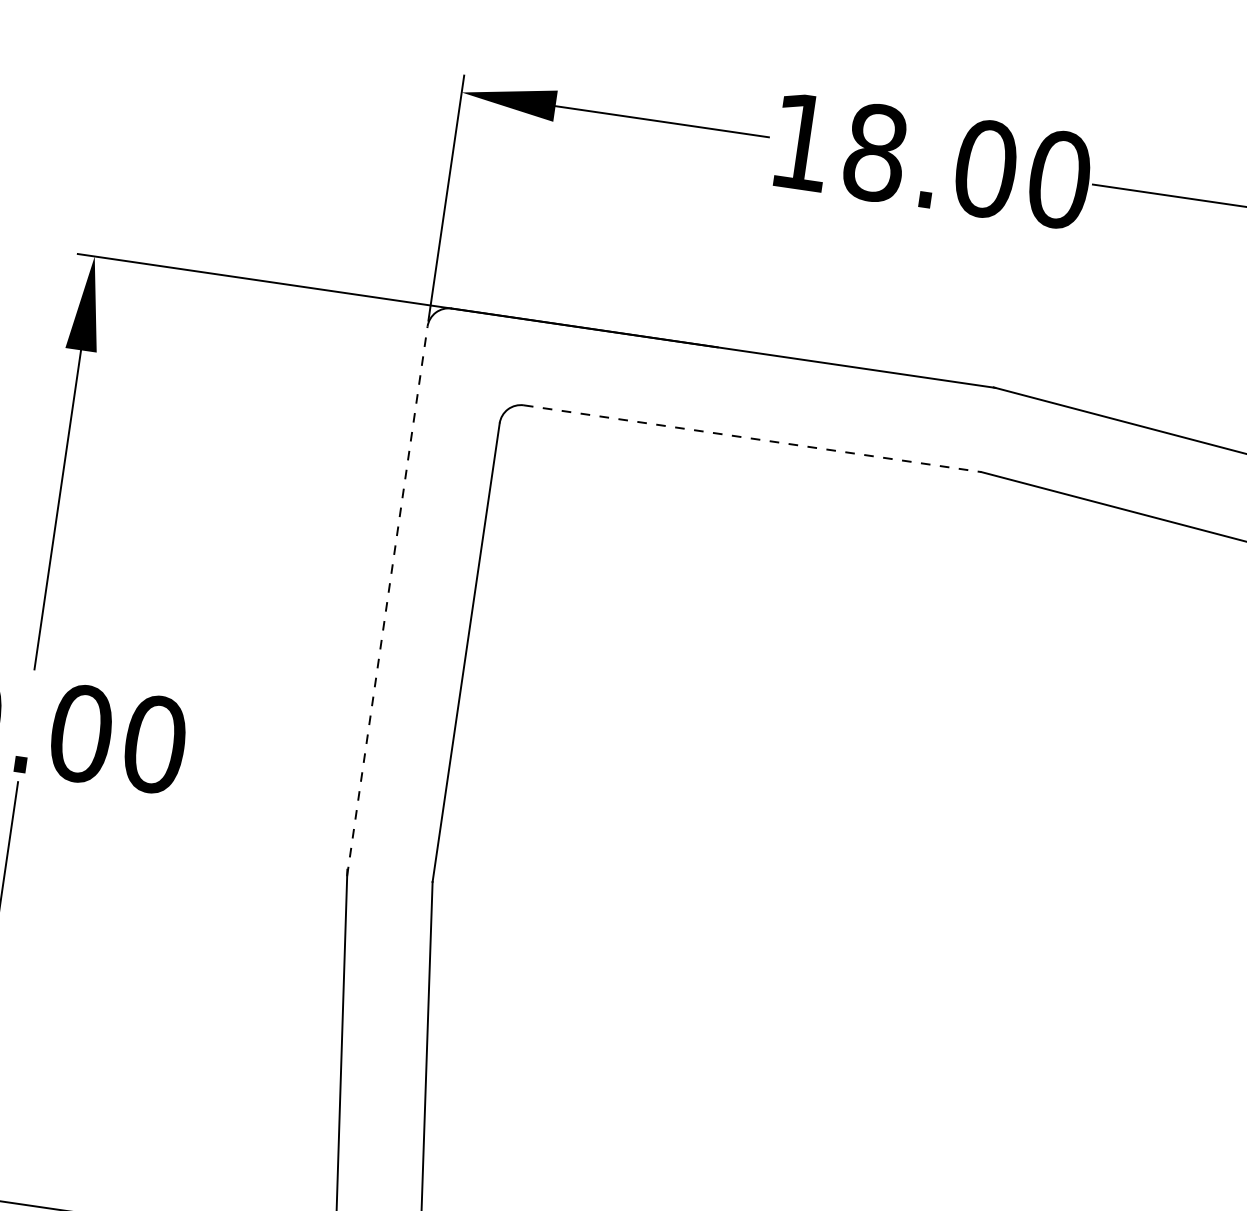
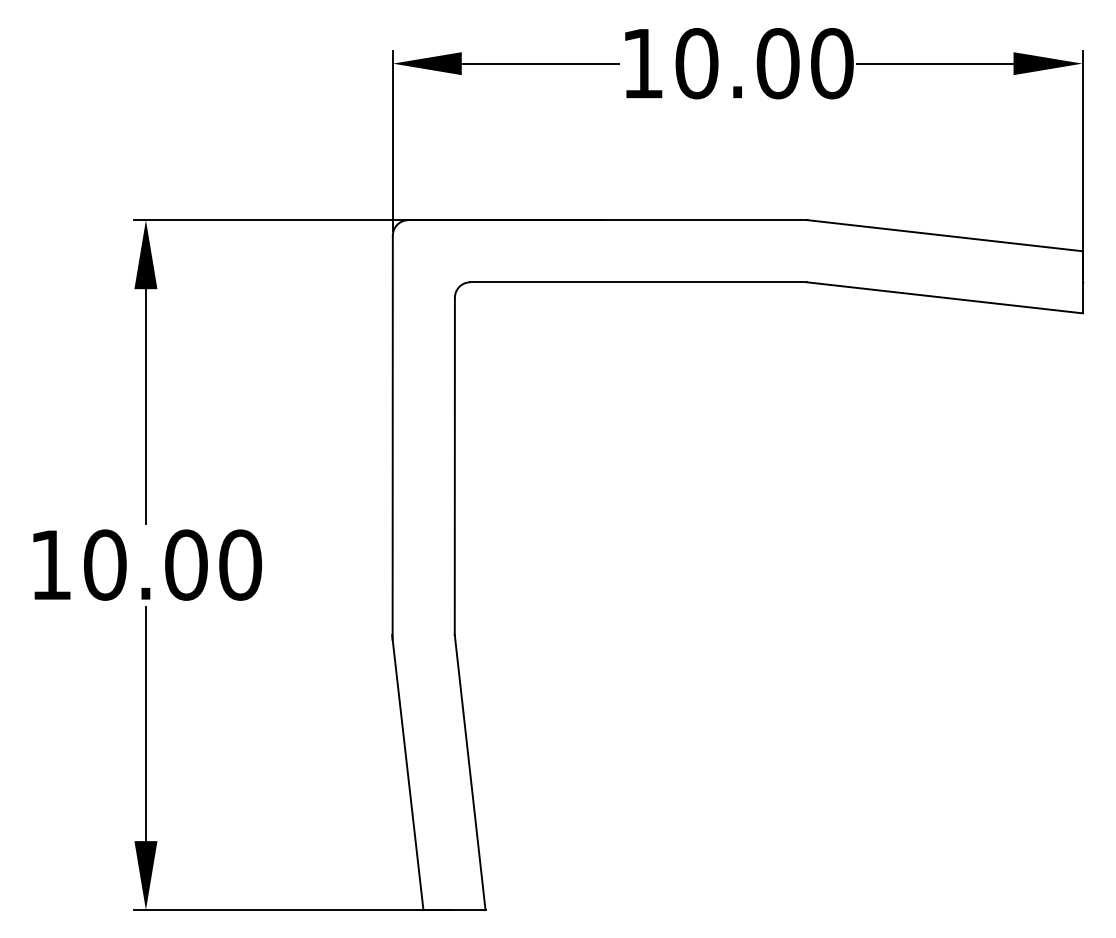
text: (874, 152) -> (696, 63), 18.00 -> 10.00
line: (753, 439) -> (639, 282), dashed -> solid
line: (387, 601) -> (392, 437), dashed -> solid

